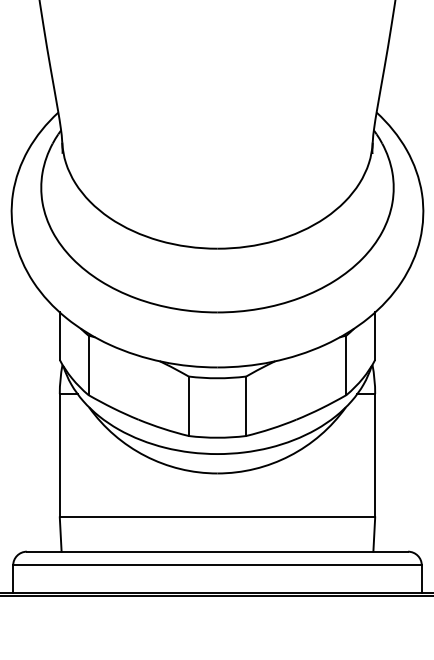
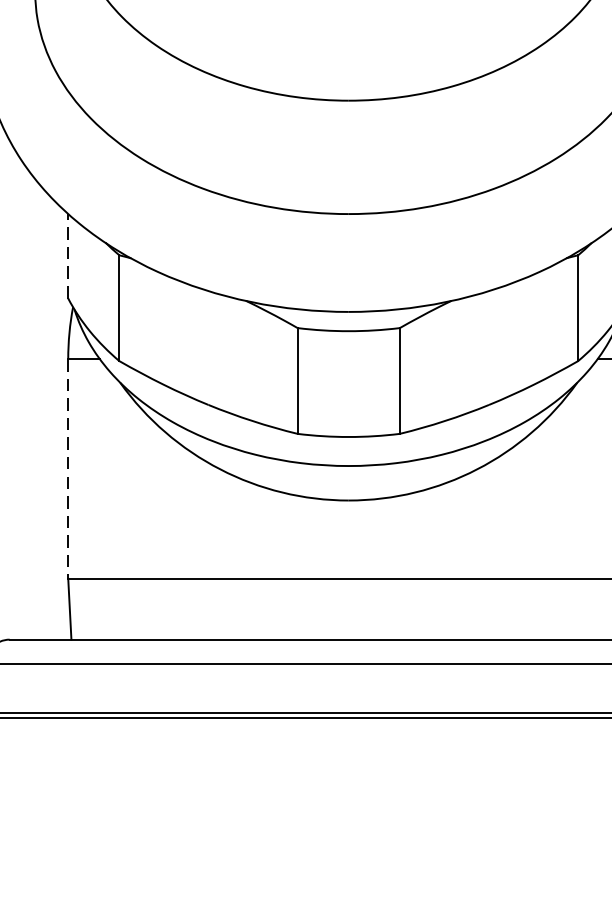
line: (59, 336) -> (67, 256), solid -> dashed
line: (59, 455) -> (67, 468), solid -> dashed

